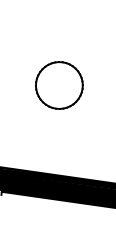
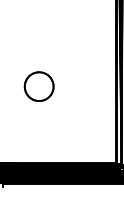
part: (58, 85) -> (38, 86), size x0.71

